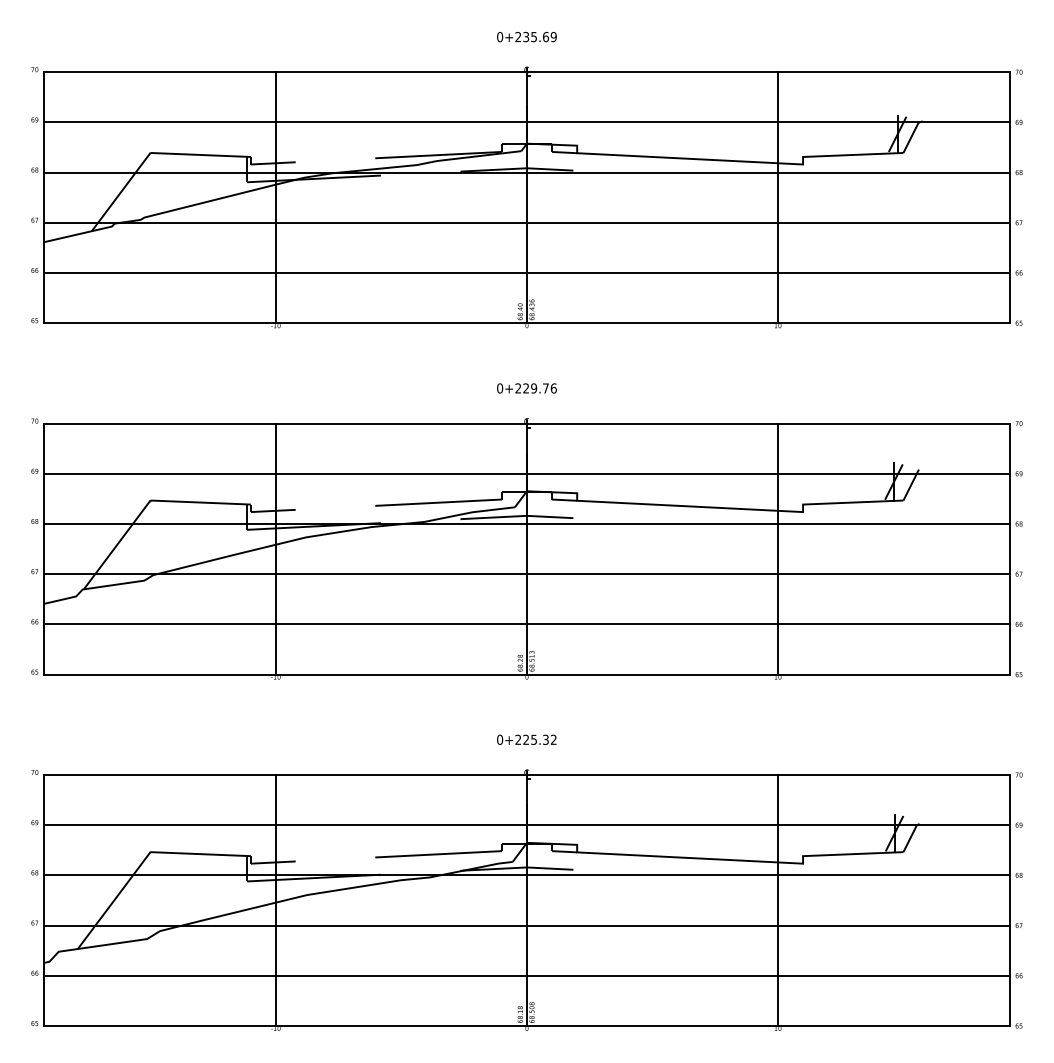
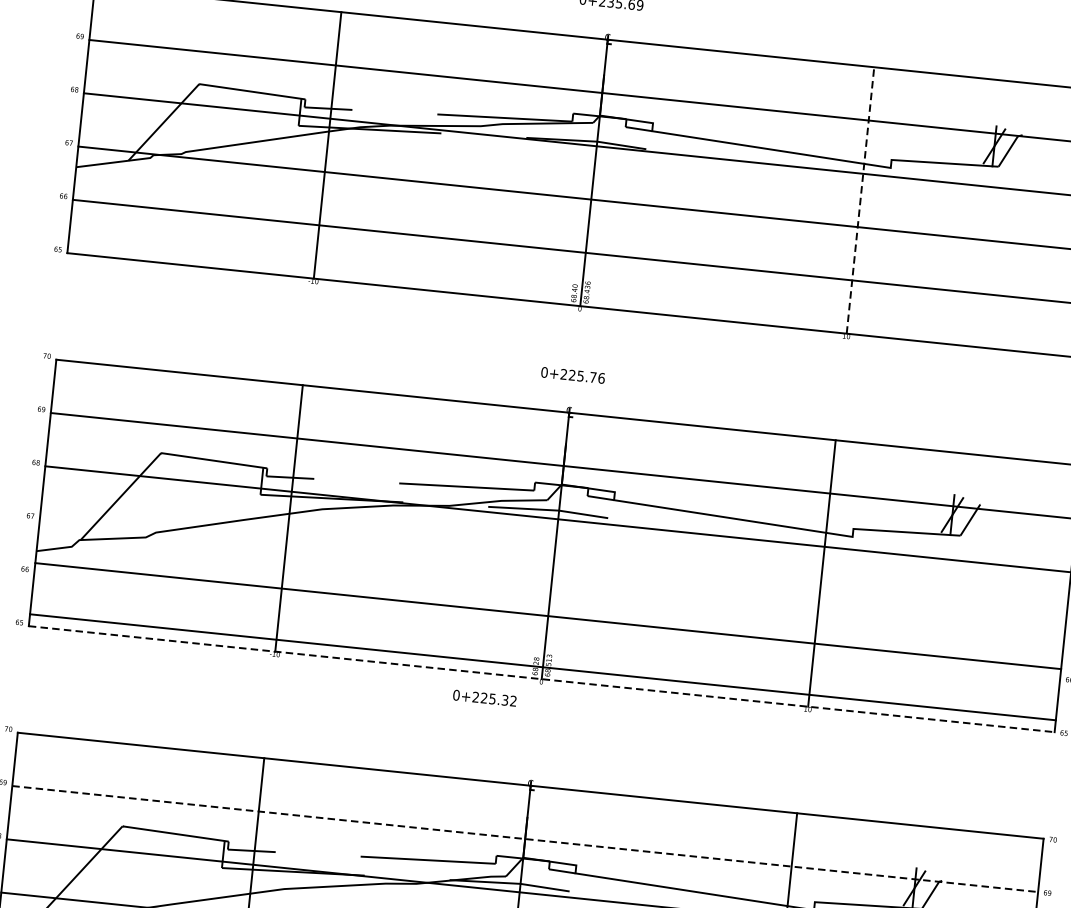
line: (777, 197) -> (860, 200), solid -> dashed
text: (534, 388) -> (581, 376), 0+229.76 -> 0+225.76
line: (526, 574) -> (547, 616), moved
line: (526, 624) -> (542, 667), moved
line: (527, 674) -> (542, 679), solid -> dashed
text: (526, 739) -> (484, 697), moved
line: (527, 825) -> (525, 839), solid -> dashed

